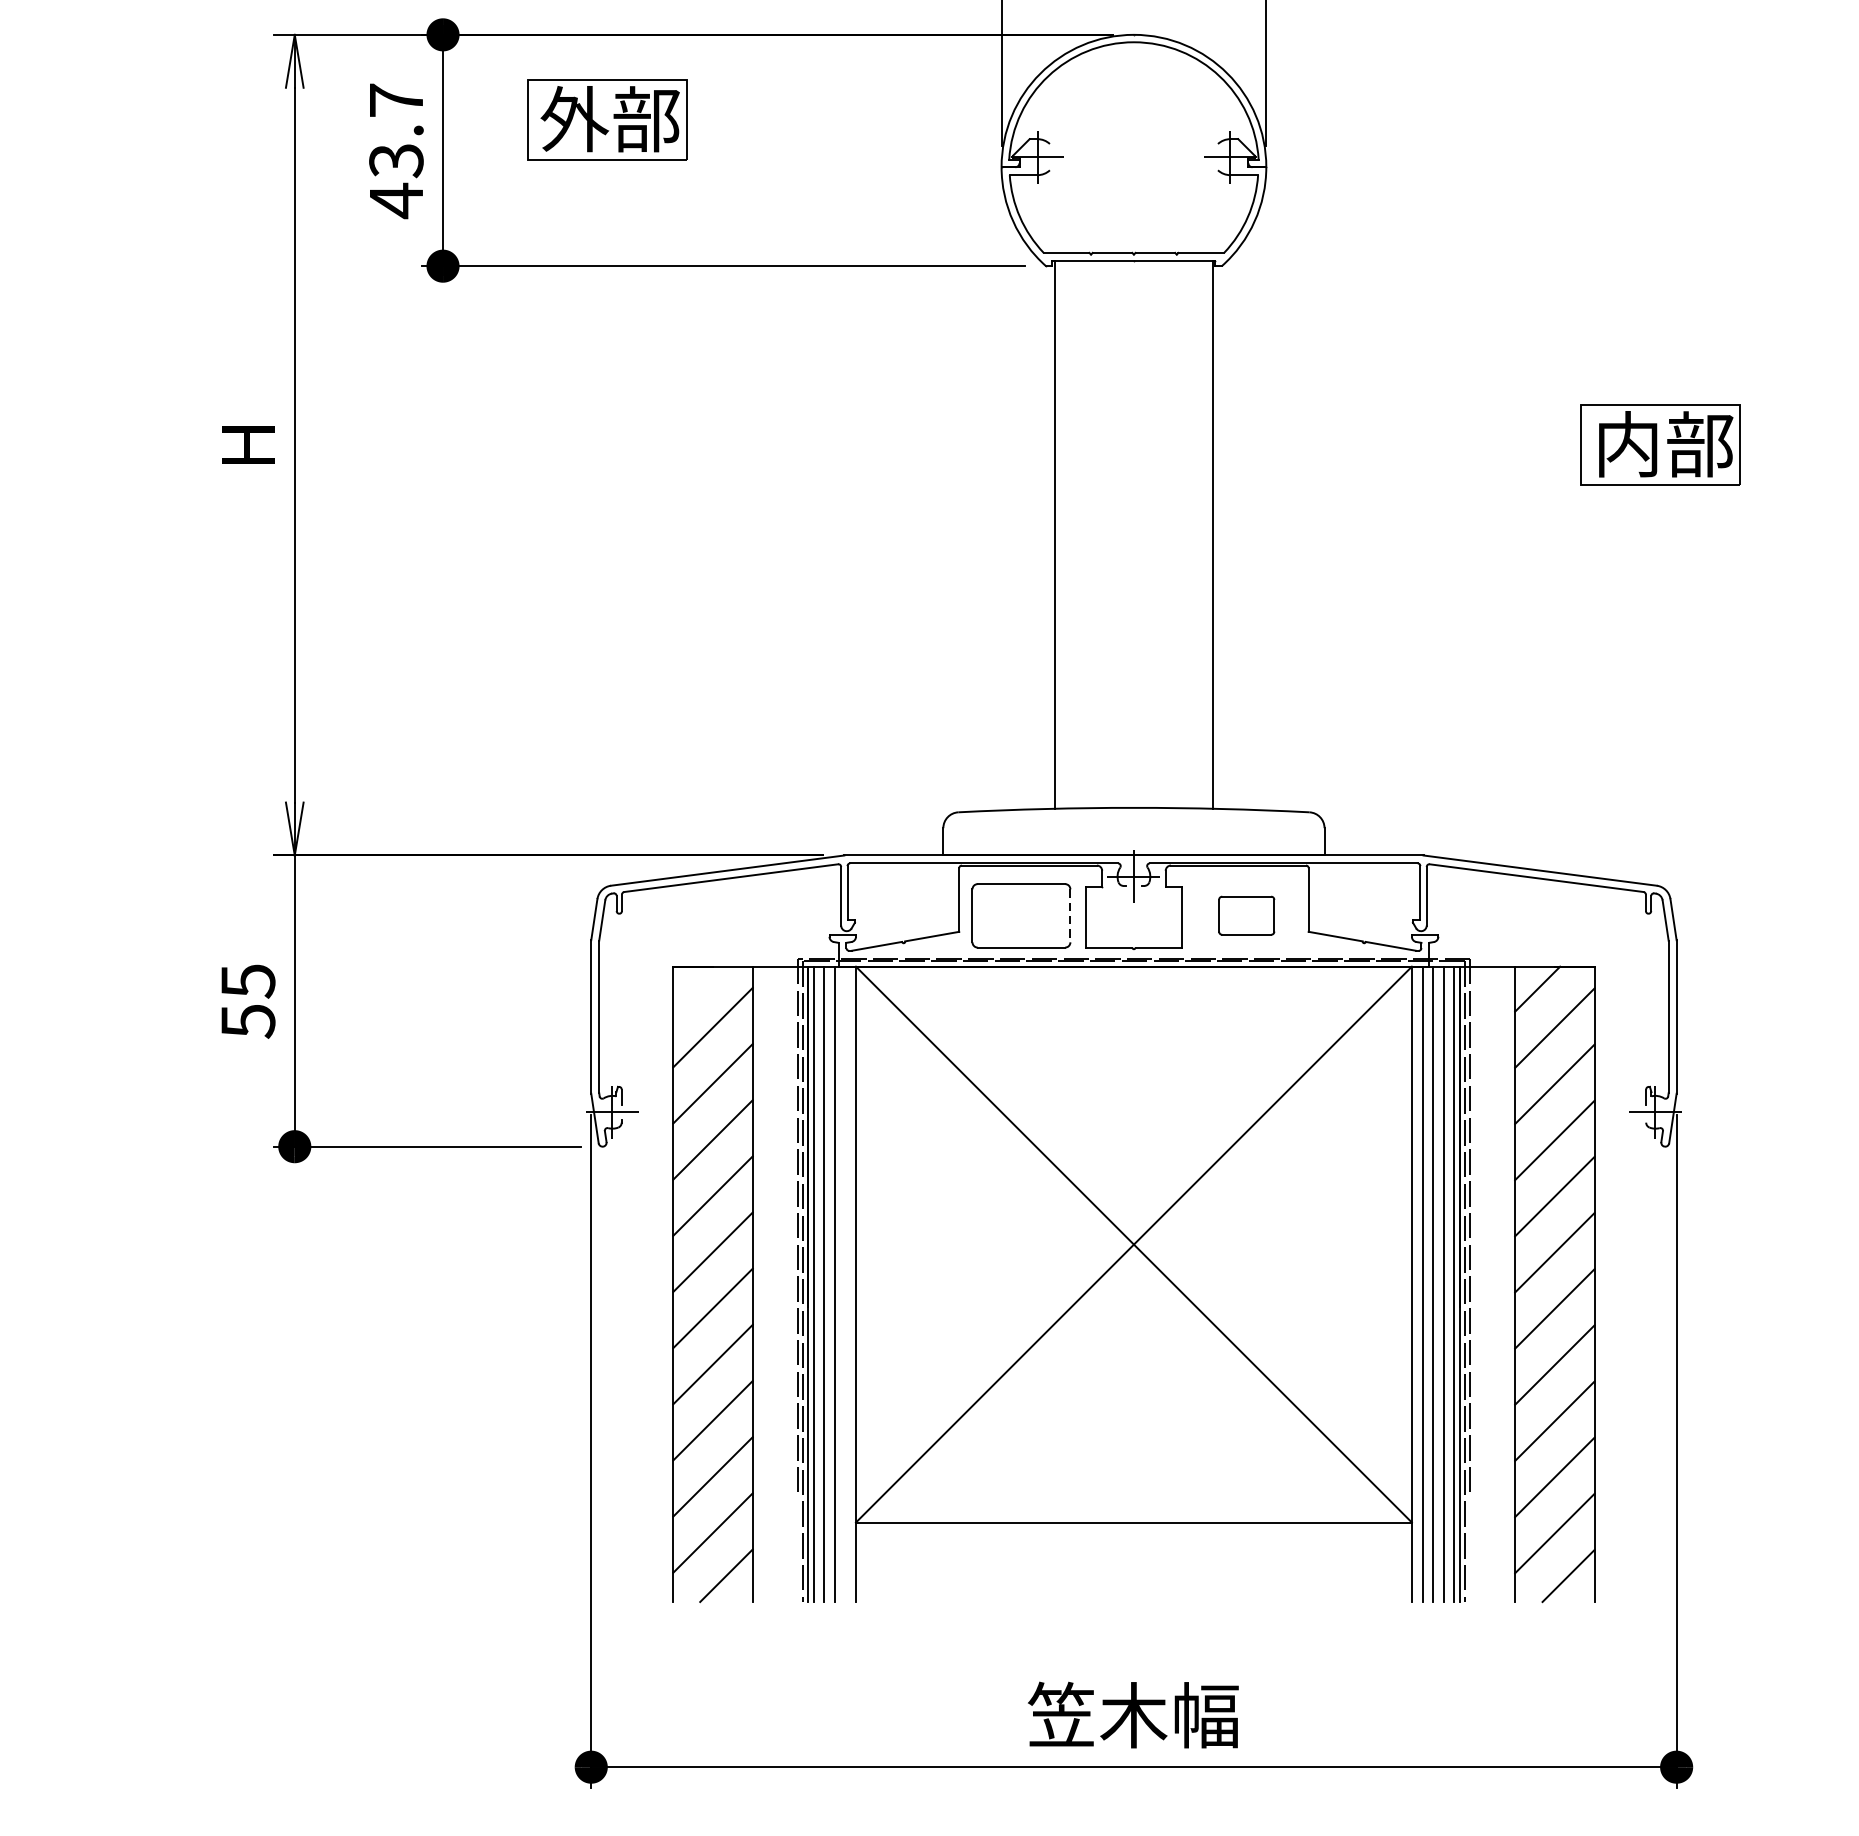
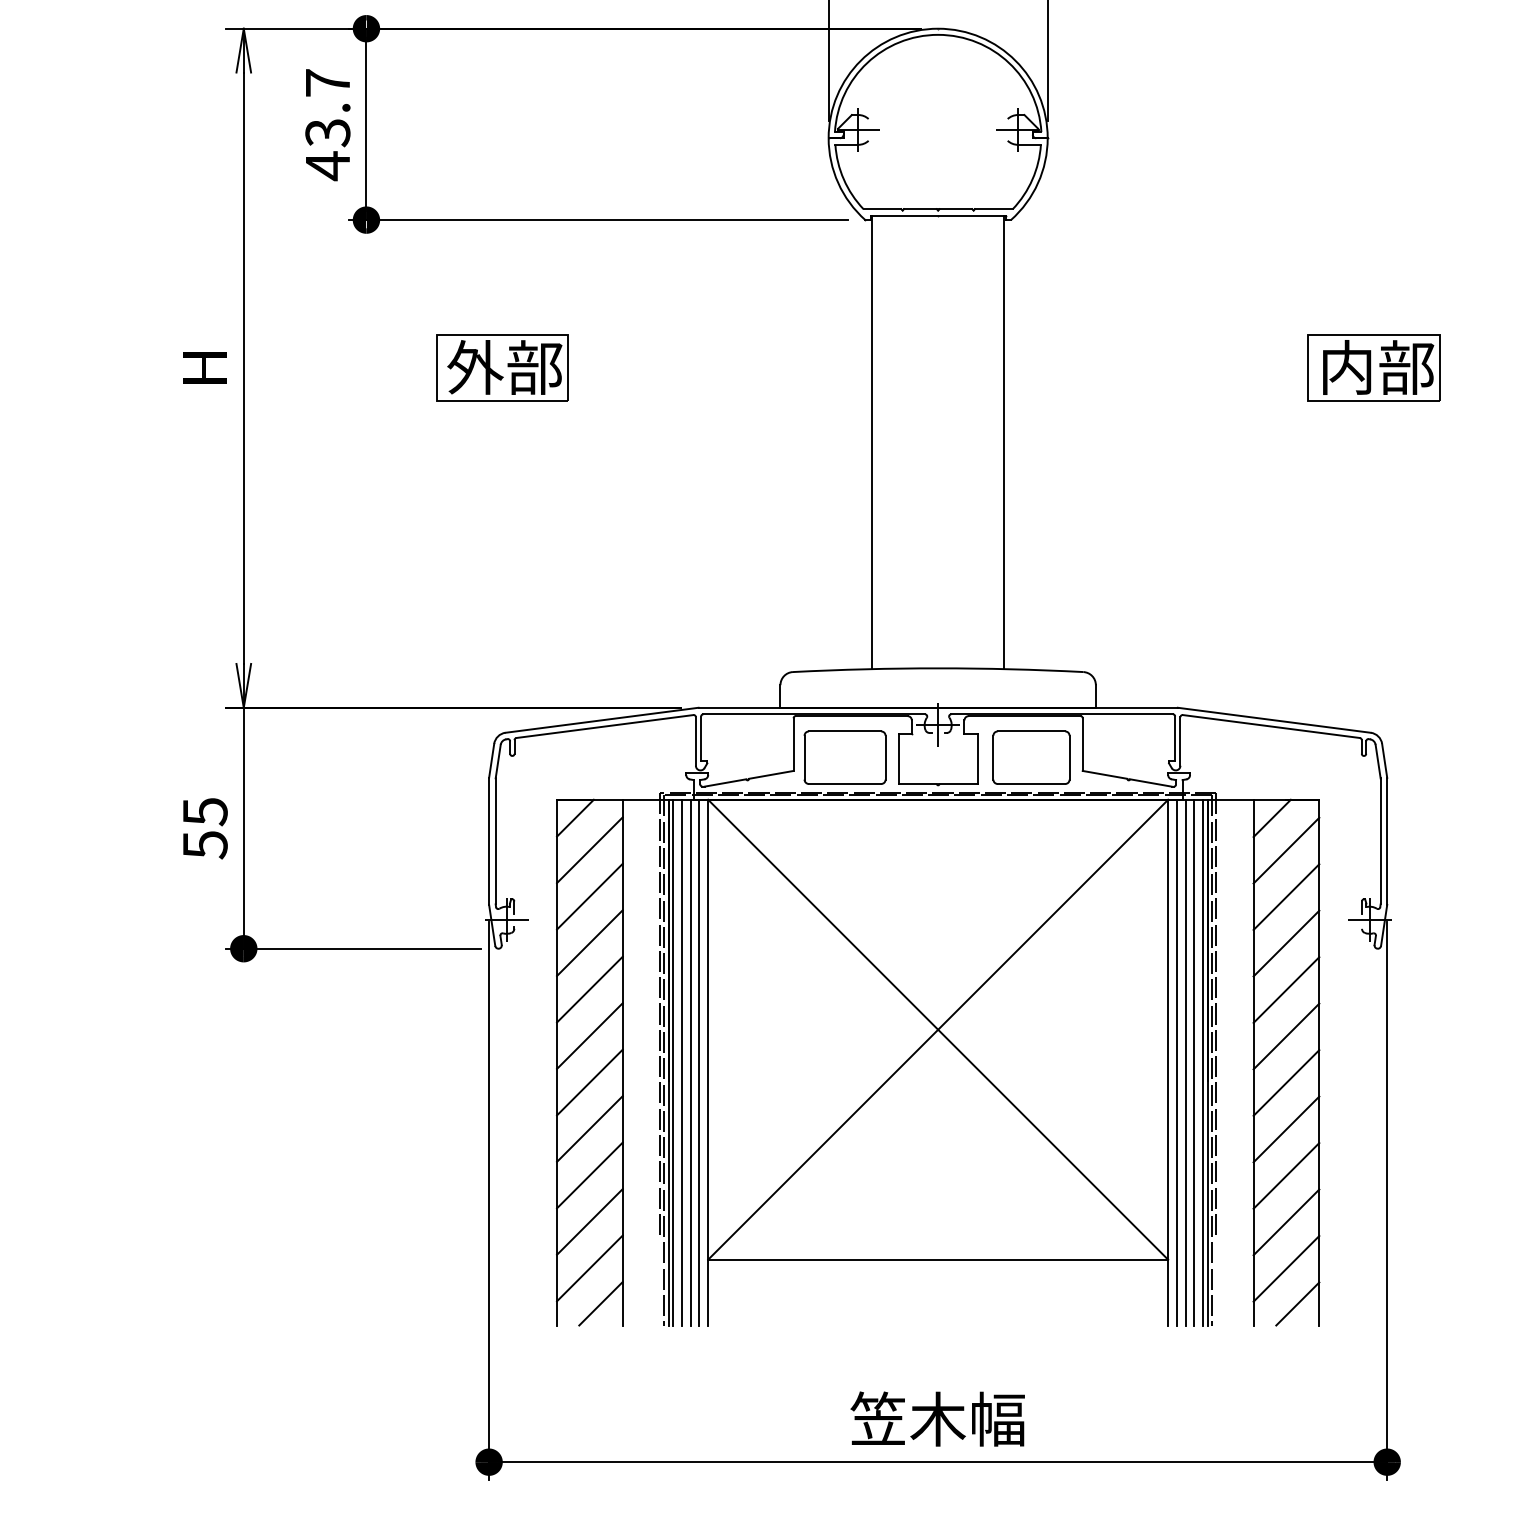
part: (607, 119) -> (502, 367), moved
line: (1070, 915) -> (885, 757), dashed -> solid
part: (1246, 915) -> (1031, 757), size x1.67
line: (695, 988) -> (575, 817), added
line: (845, 1284) -> (699, 1062), added

